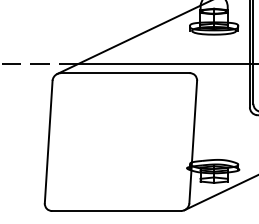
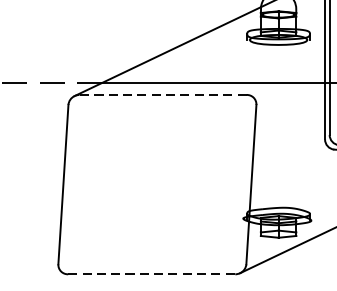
line: (124, 73) -> (161, 95), solid -> dashed
line: (117, 211) -> (152, 274), solid -> dashed

